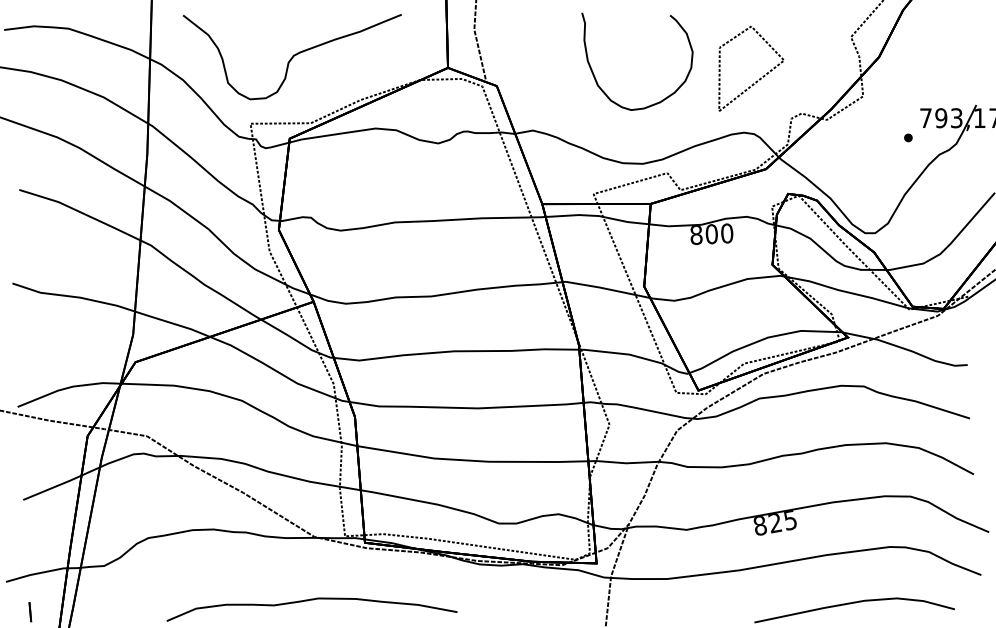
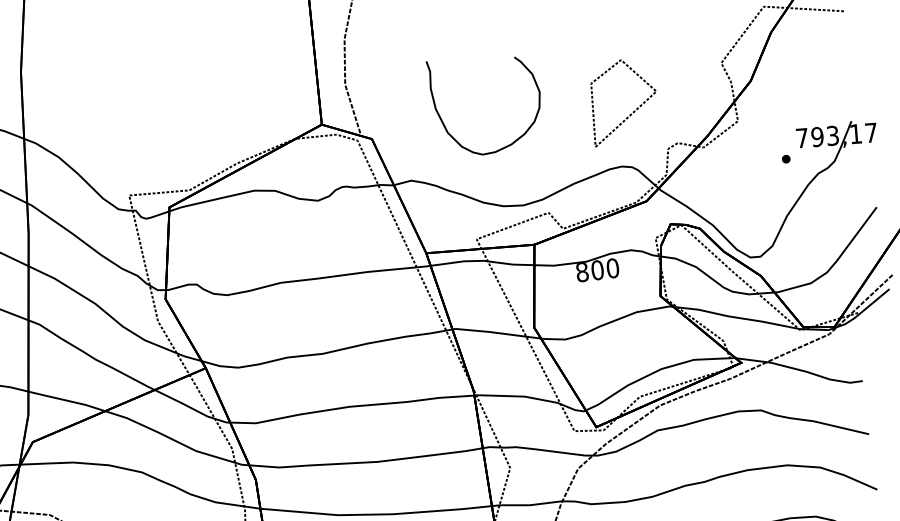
curve: (291, 57) -> (164, 126), removed
curve: (605, 92) -> (455, 139), moved

